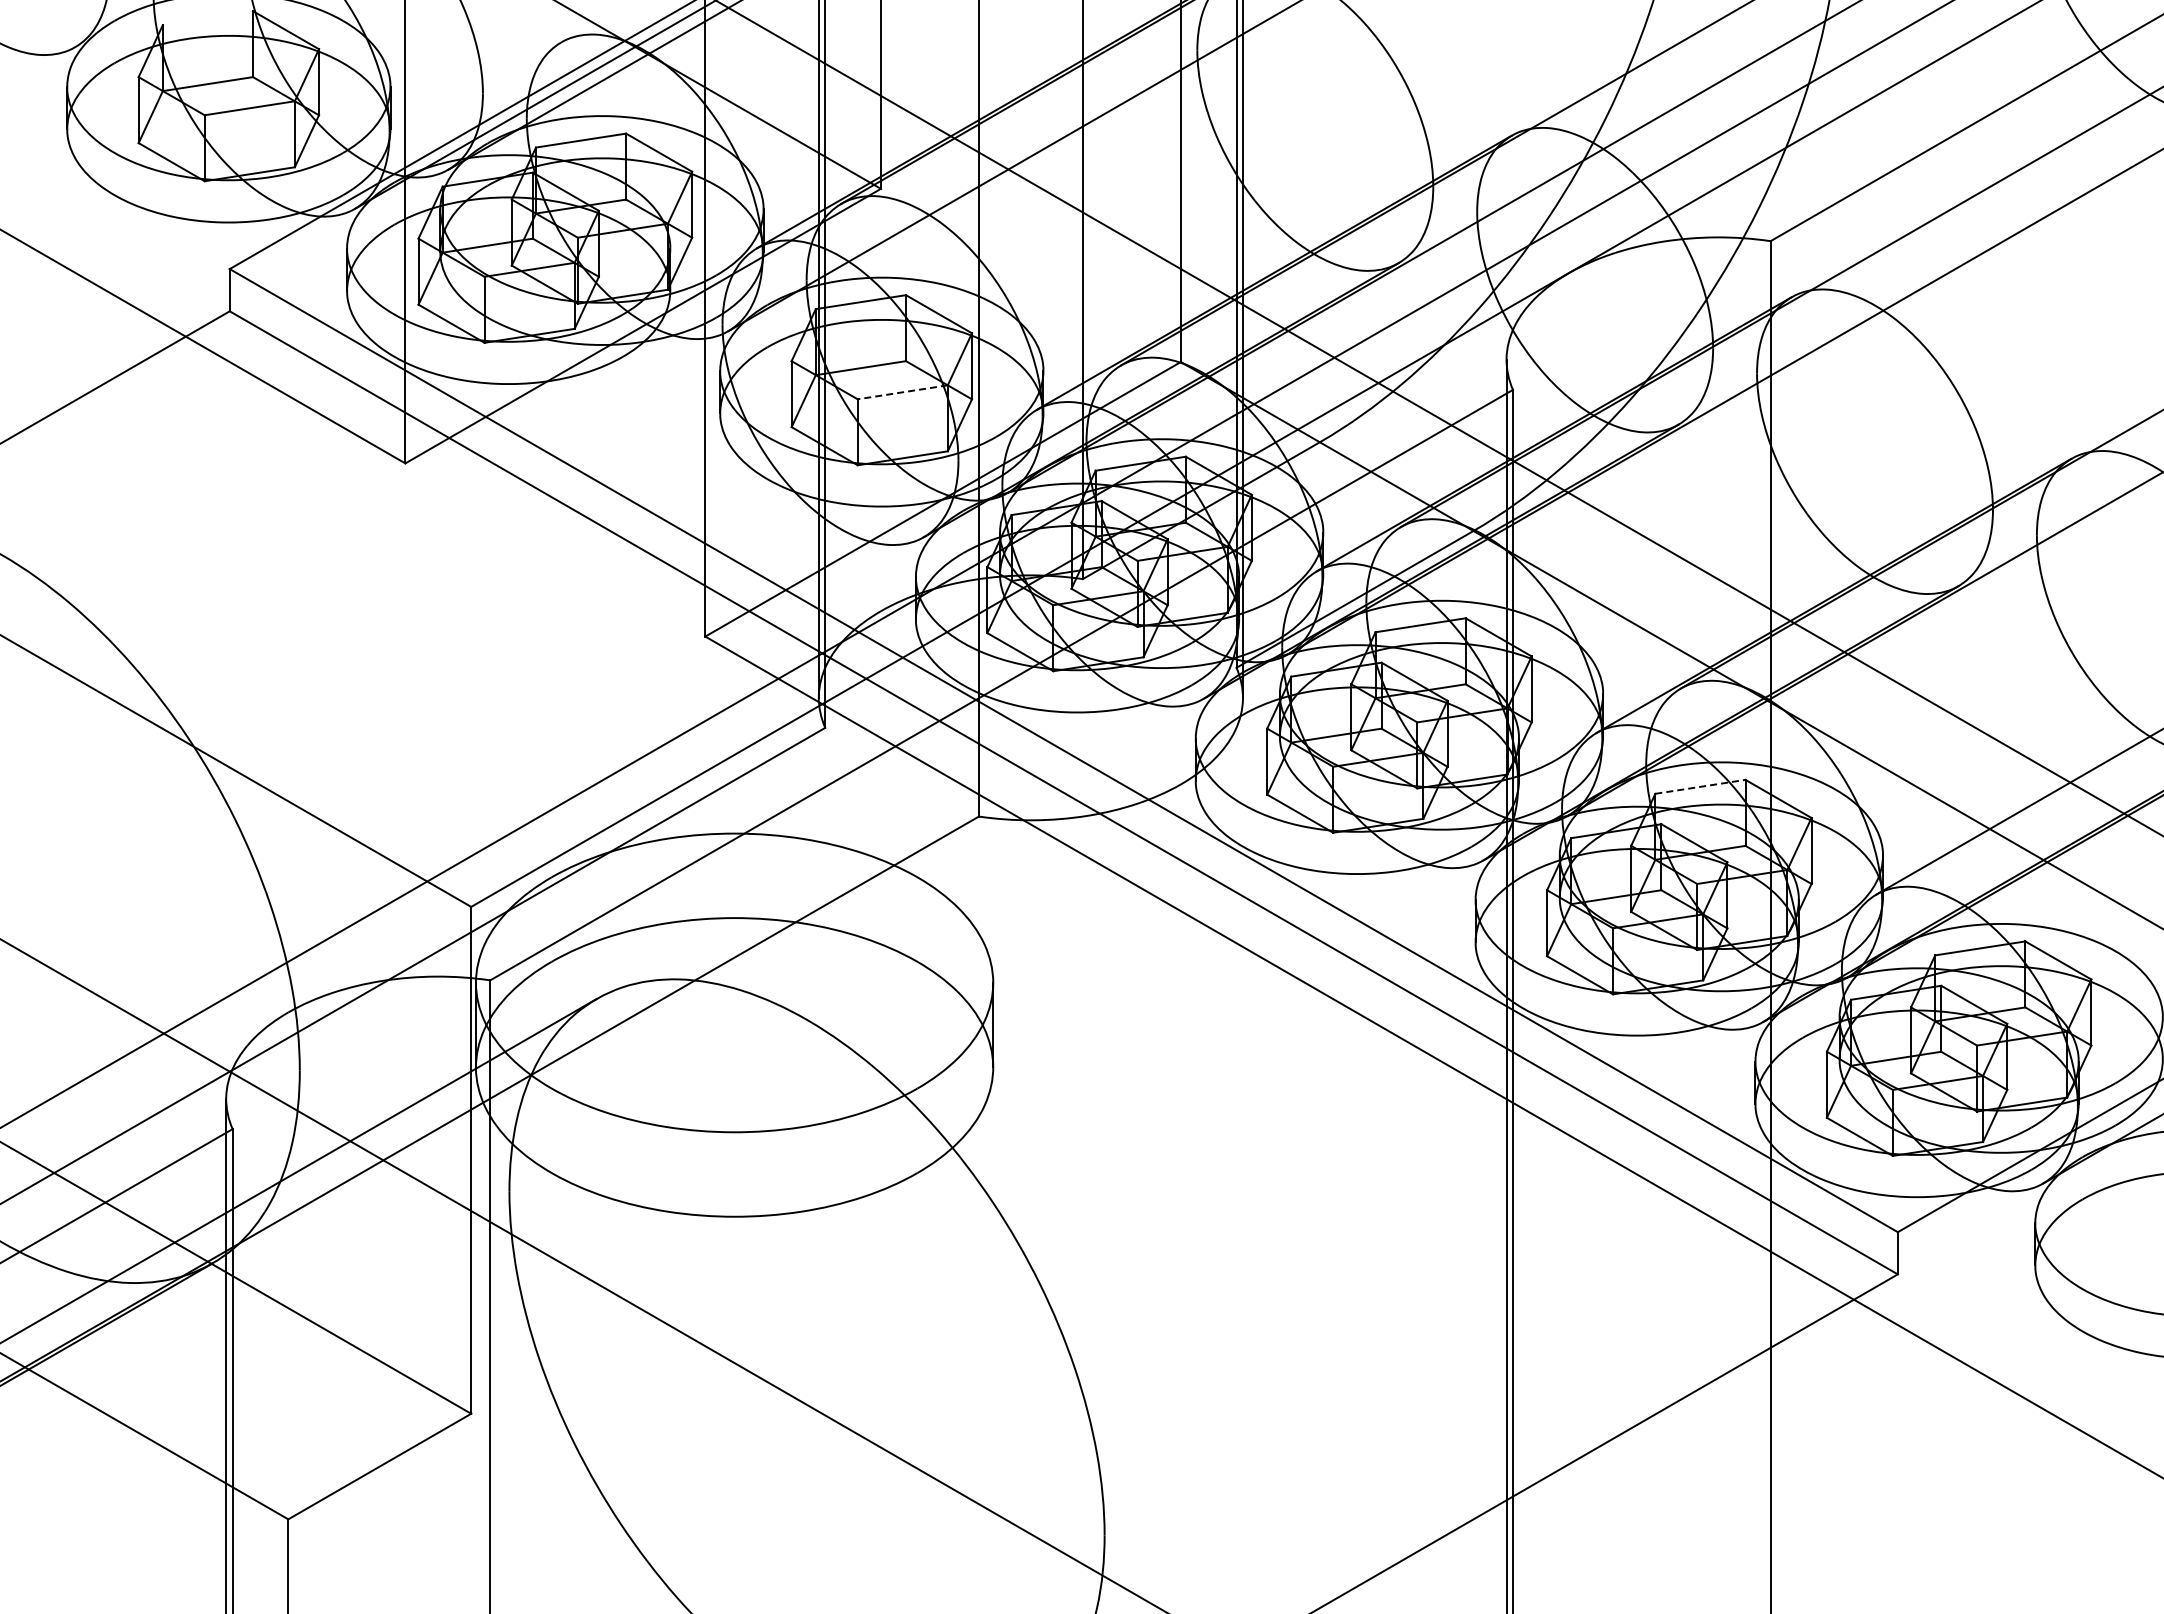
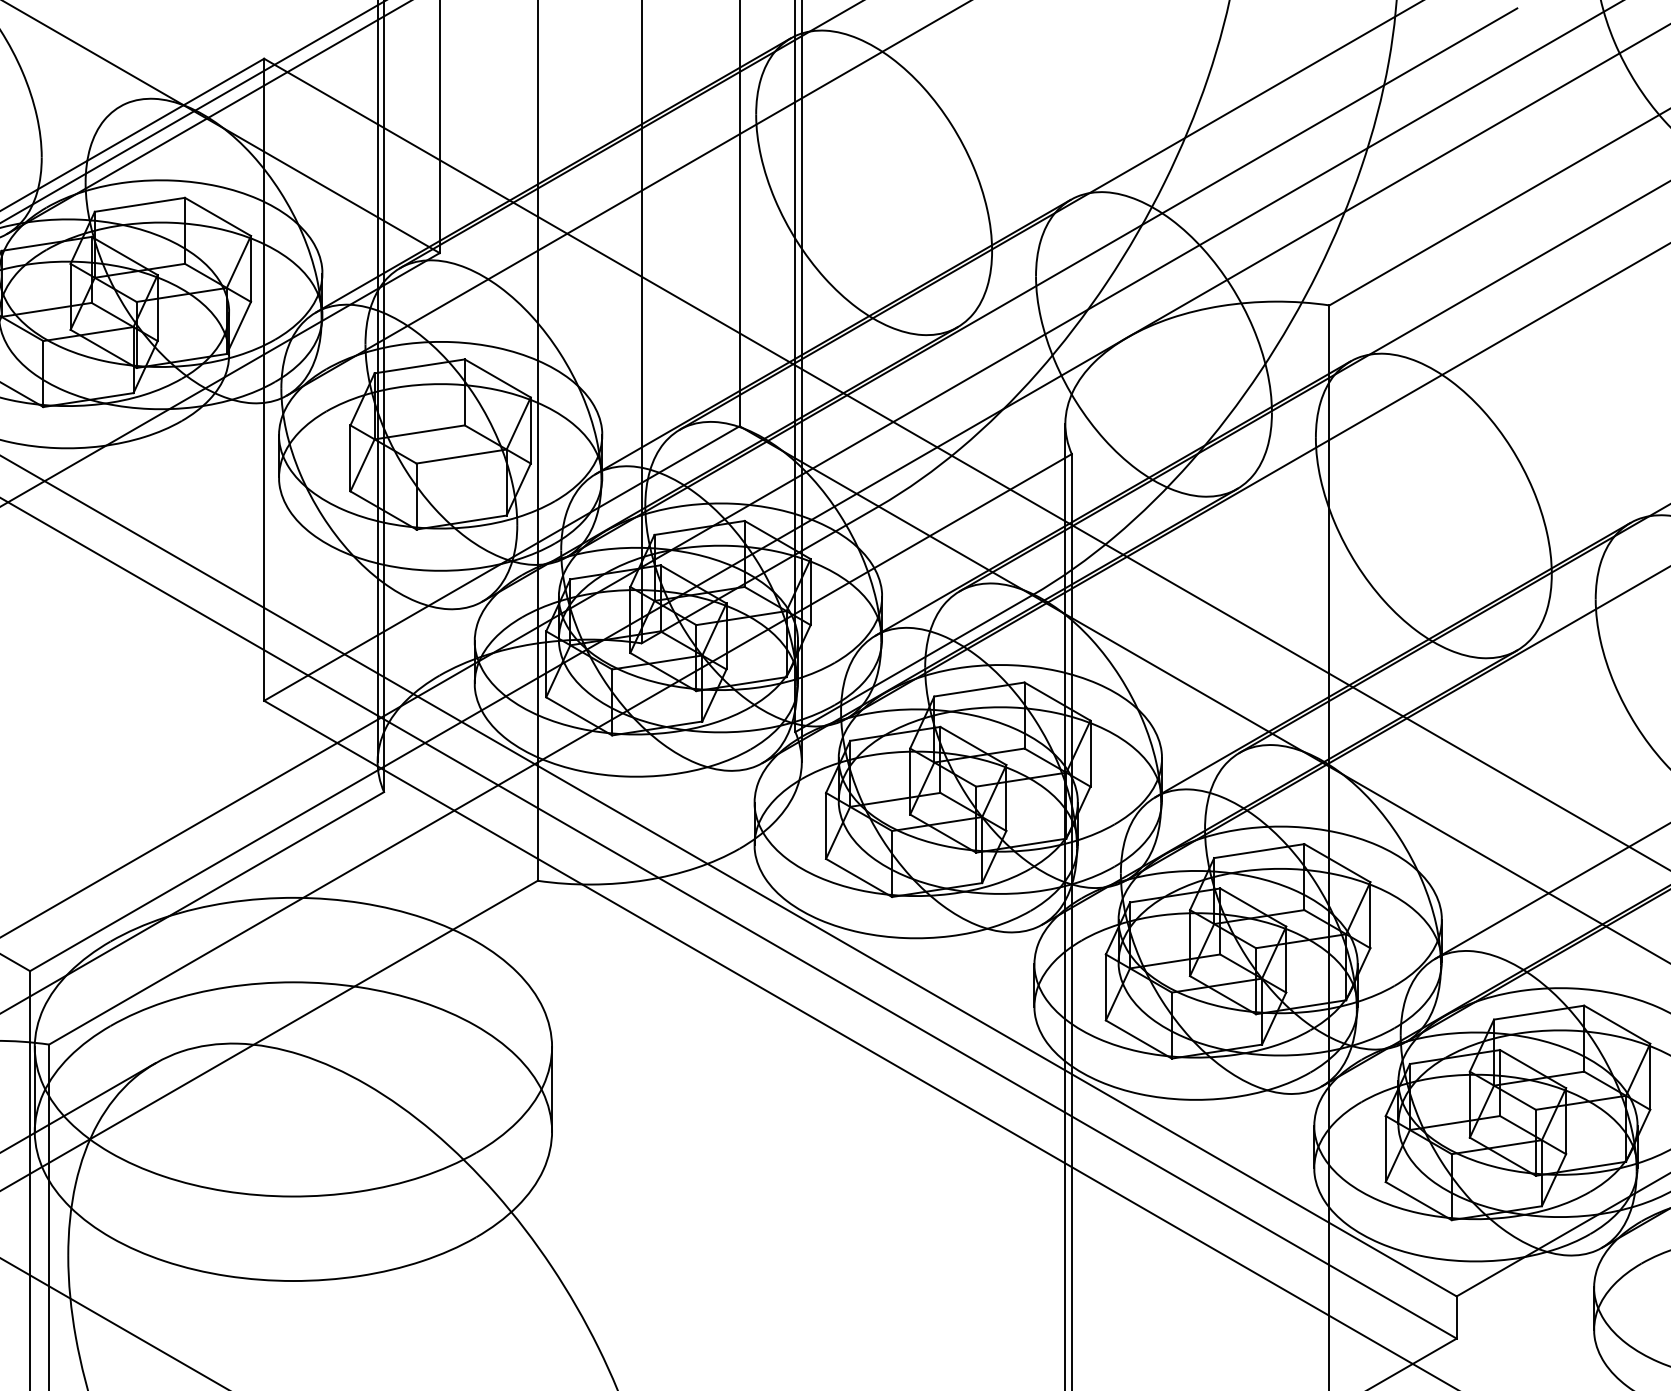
line: (902, 392) -> (461, 456), dashed -> solid
line: (1700, 786) -> (1259, 850), dashed -> solid

